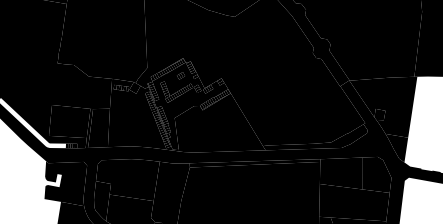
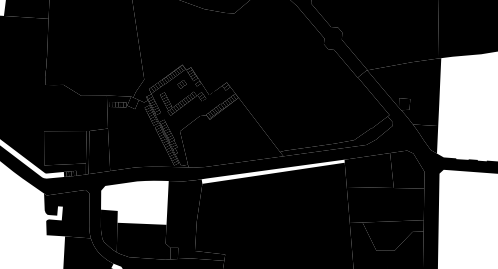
fill: (254, 163) -> (272, 171), removed
fill: (126, 177) -> (134, 202), removed

